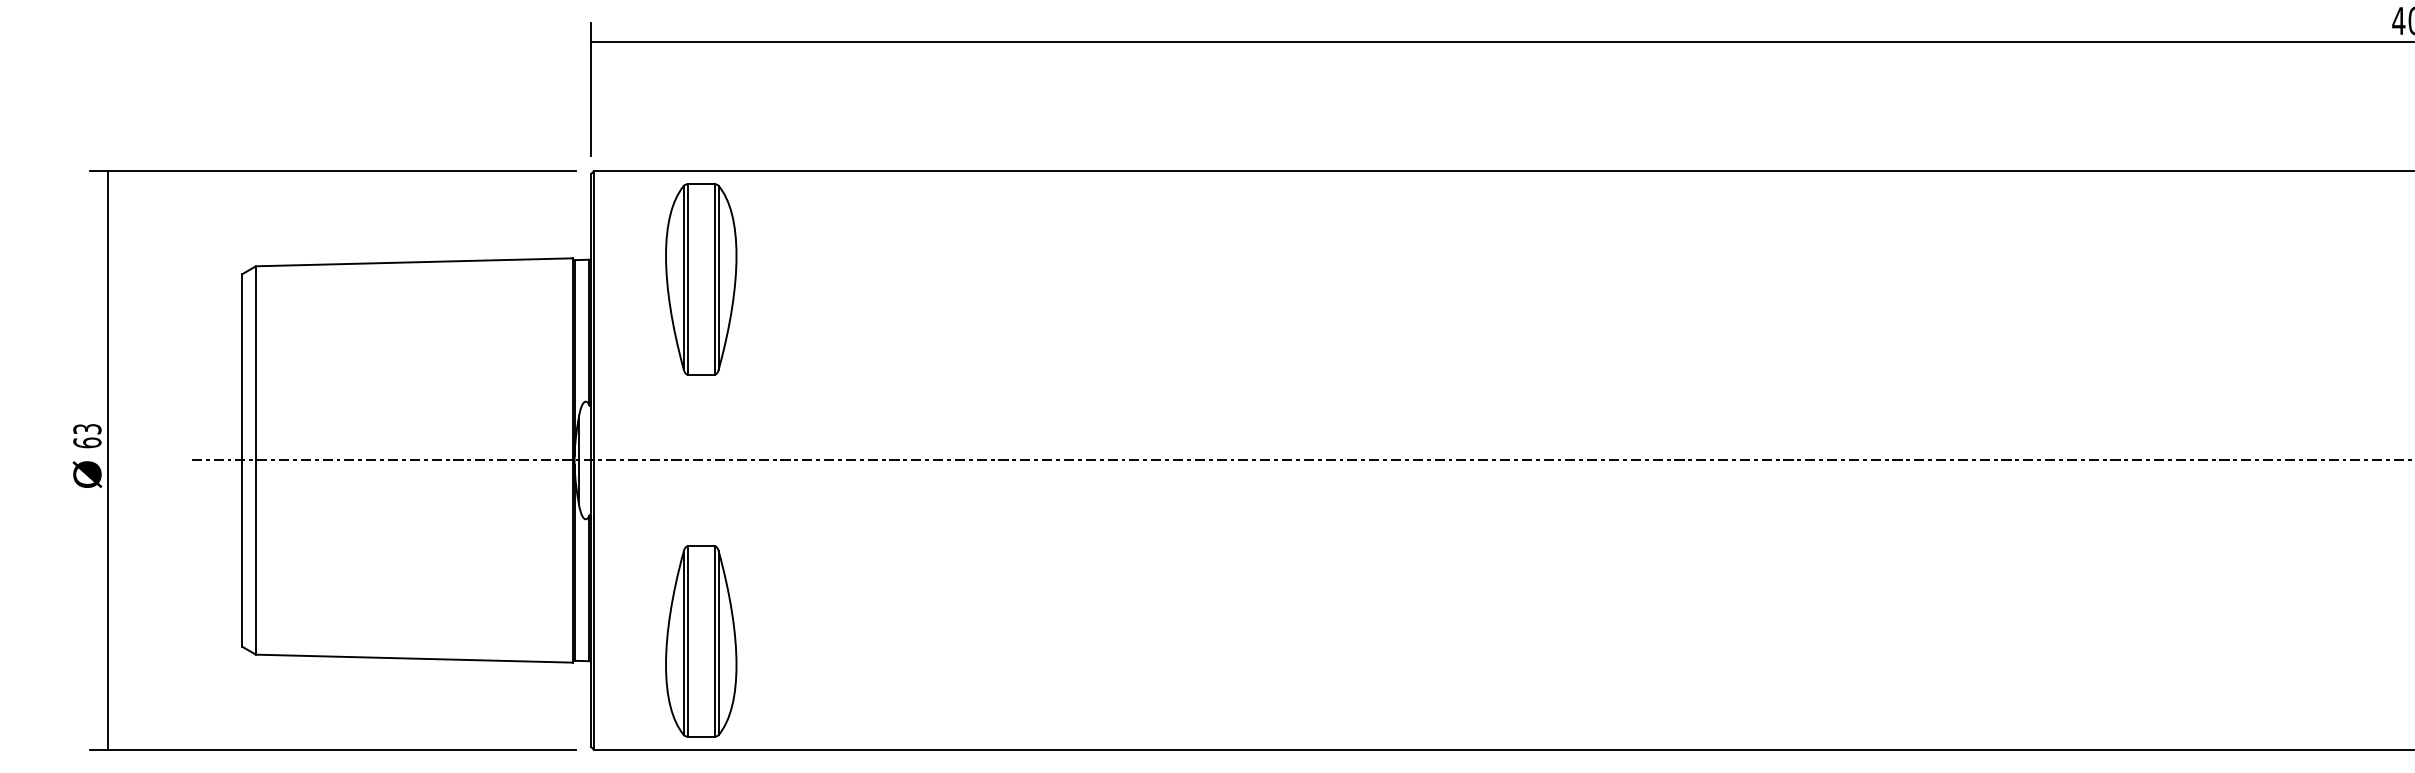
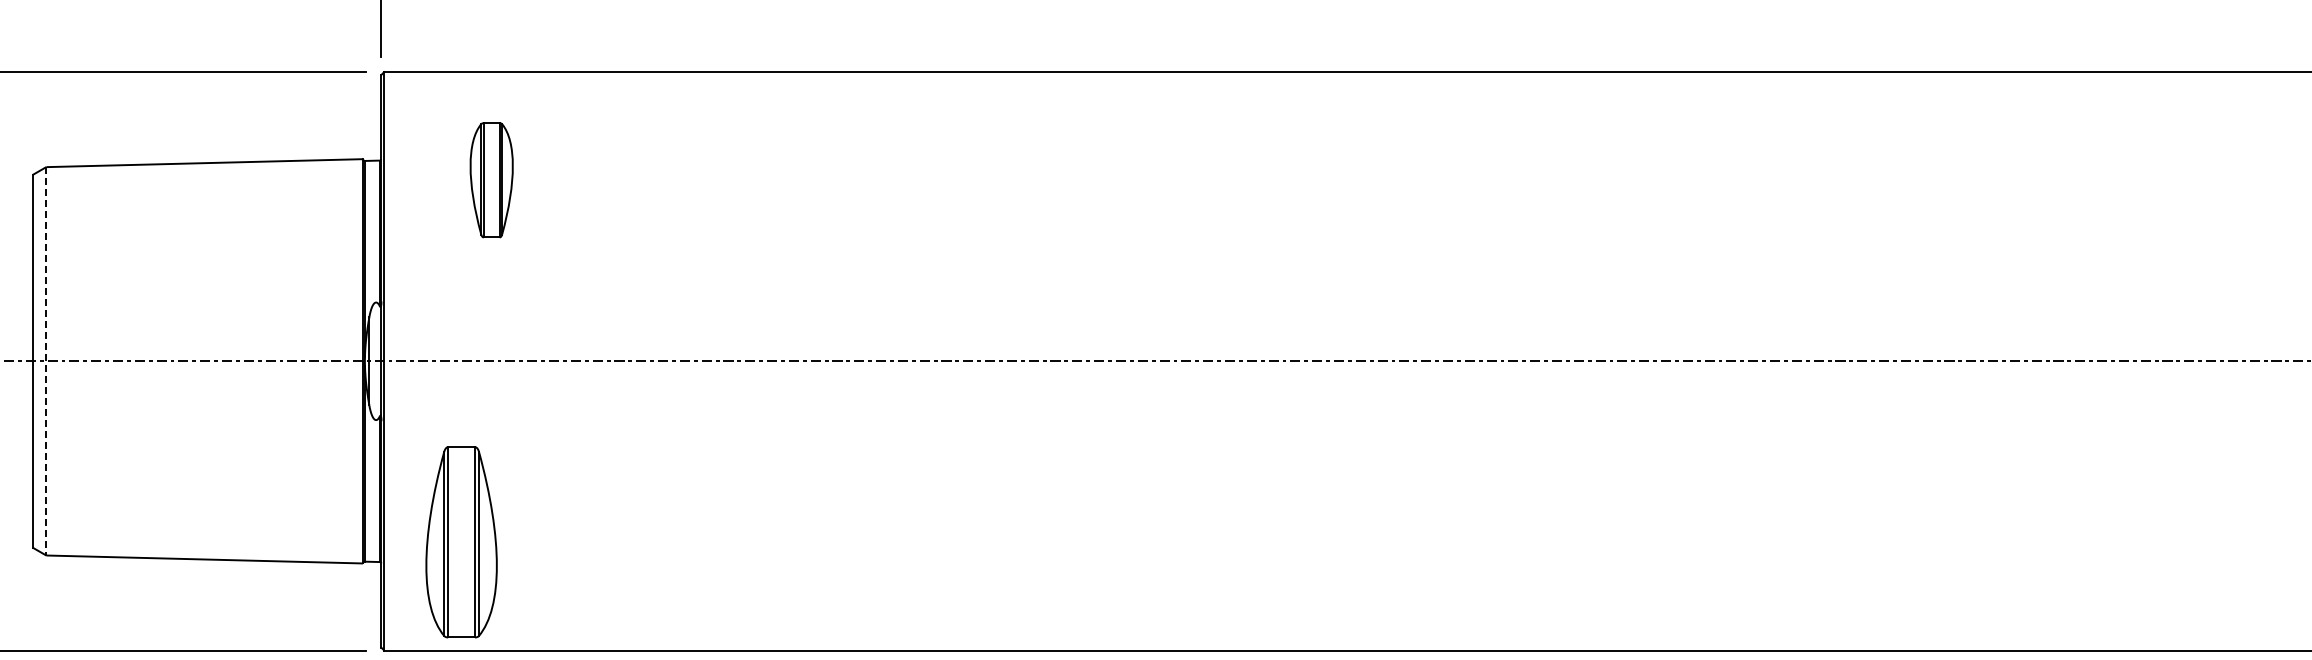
part: (701, 279) -> (491, 180), size x0.6
line: (256, 460) -> (46, 361), solid -> dashed
part: (701, 641) -> (461, 542), moved

